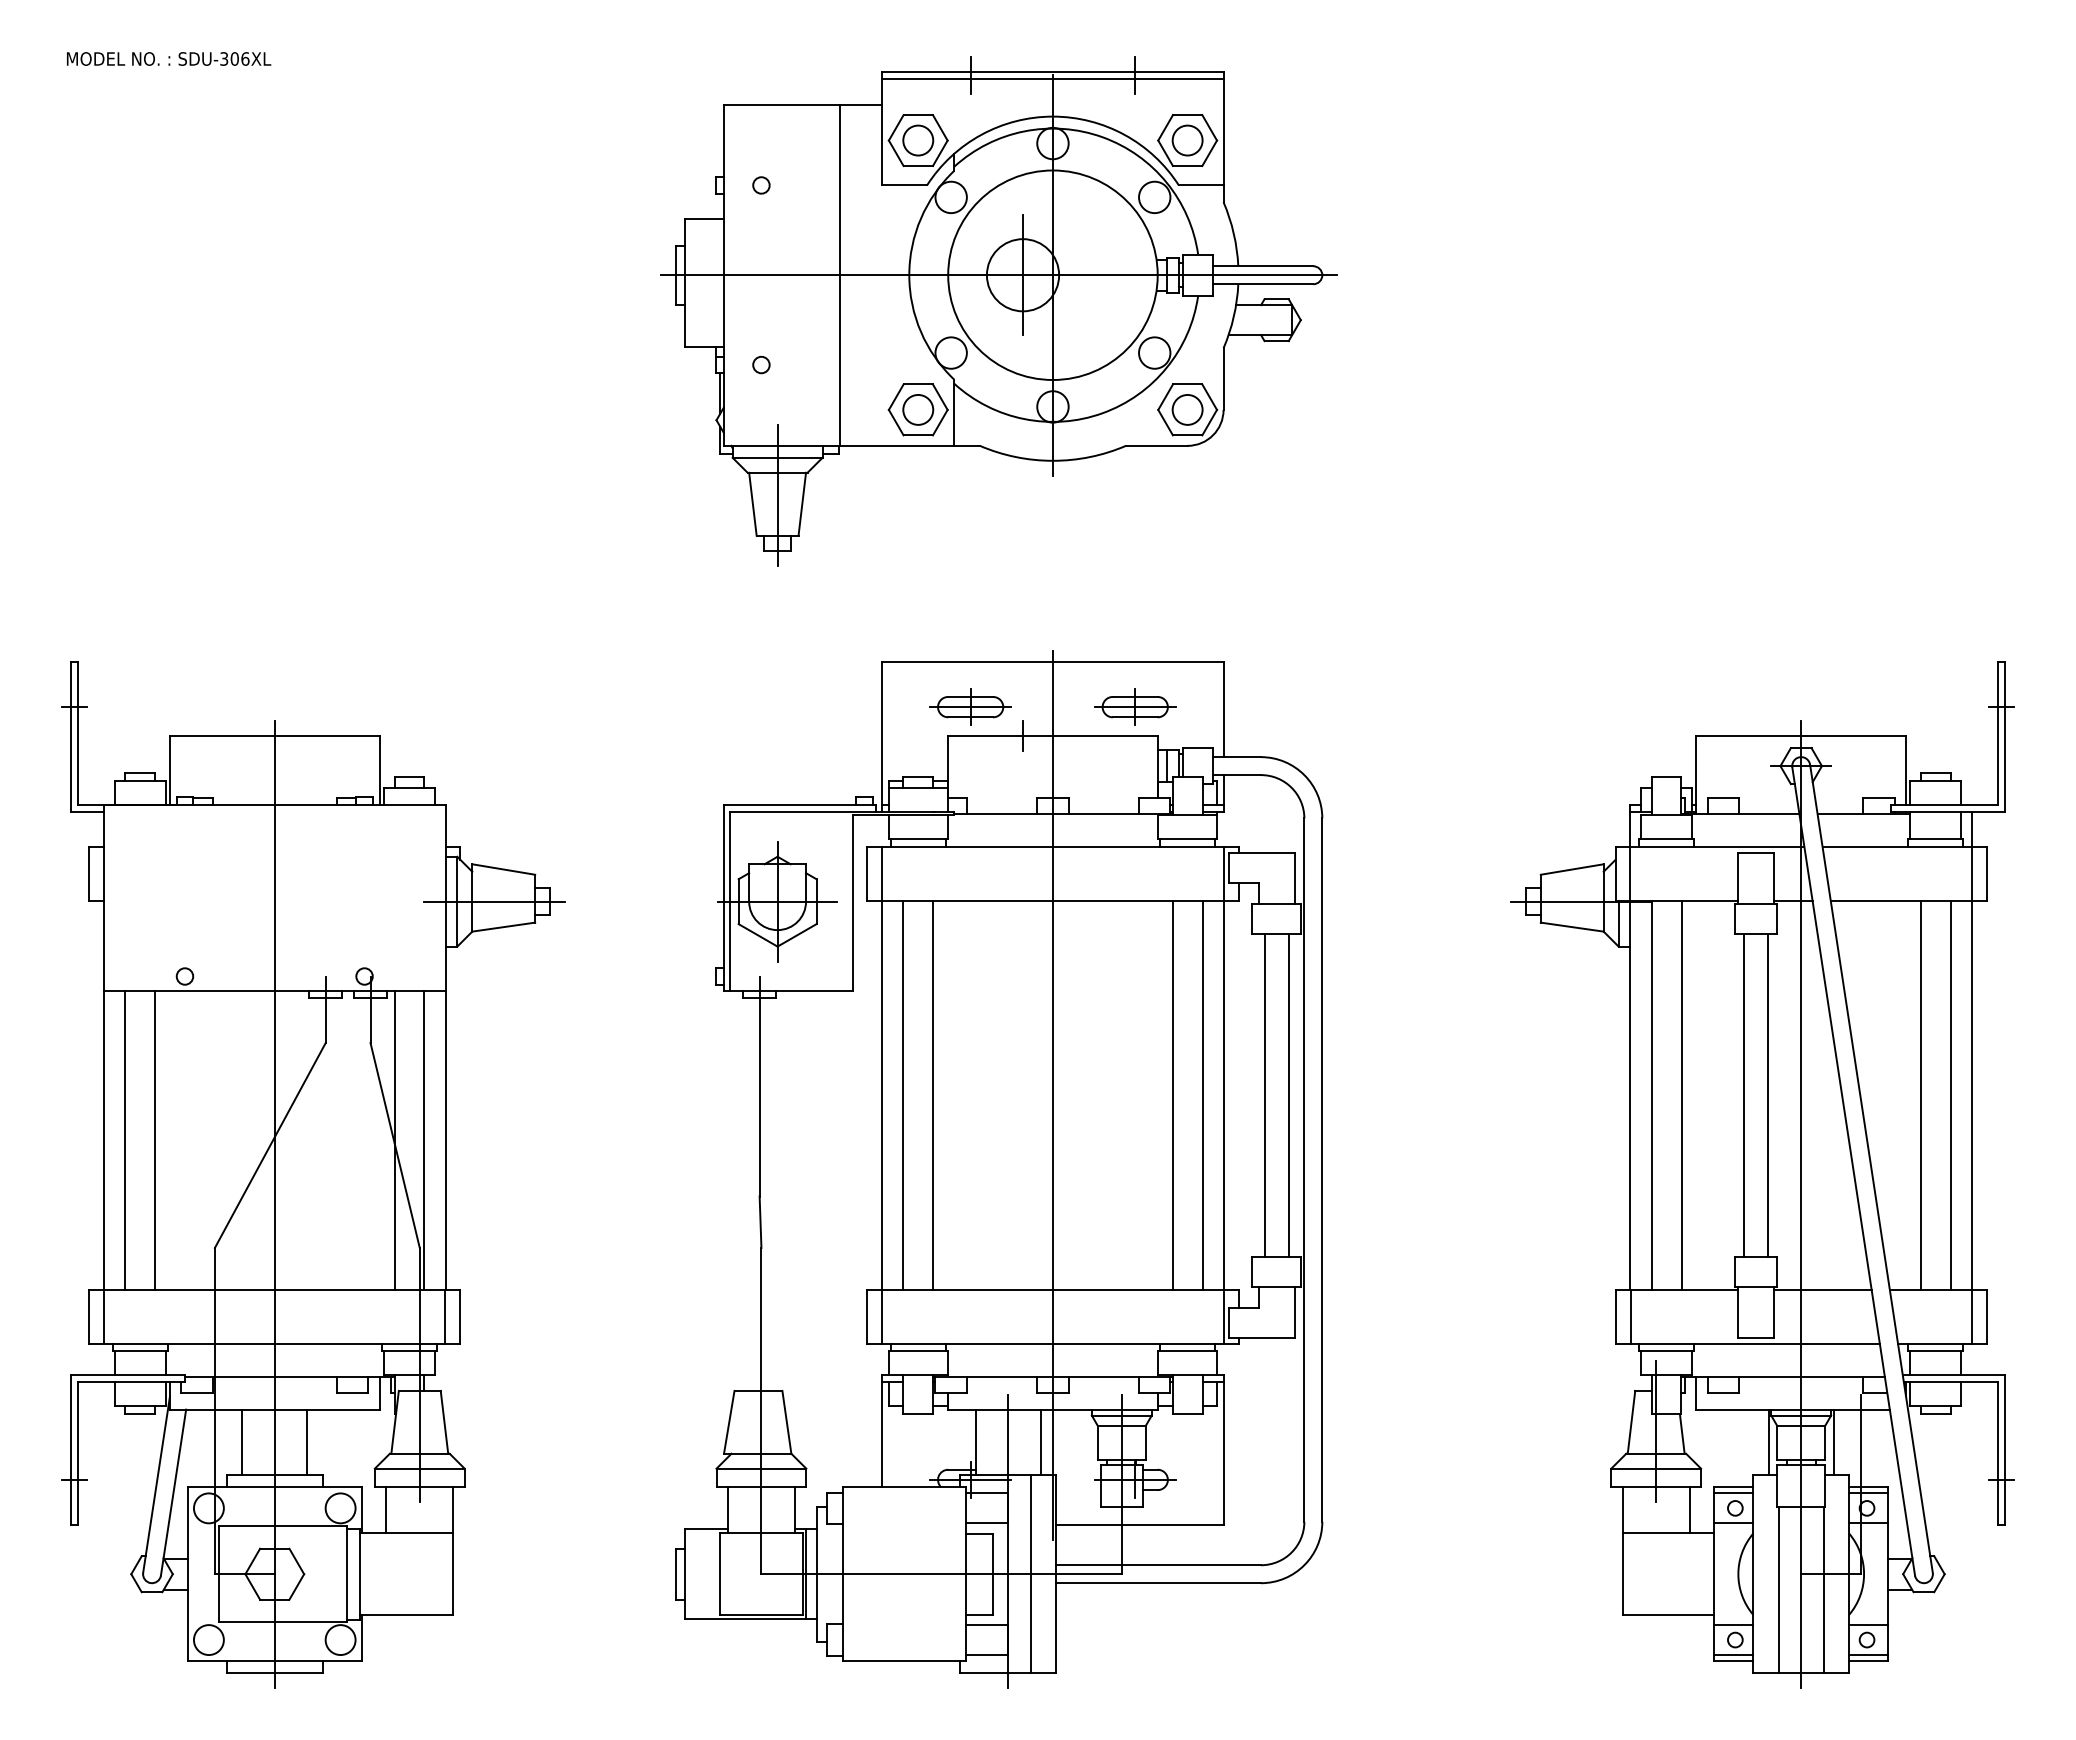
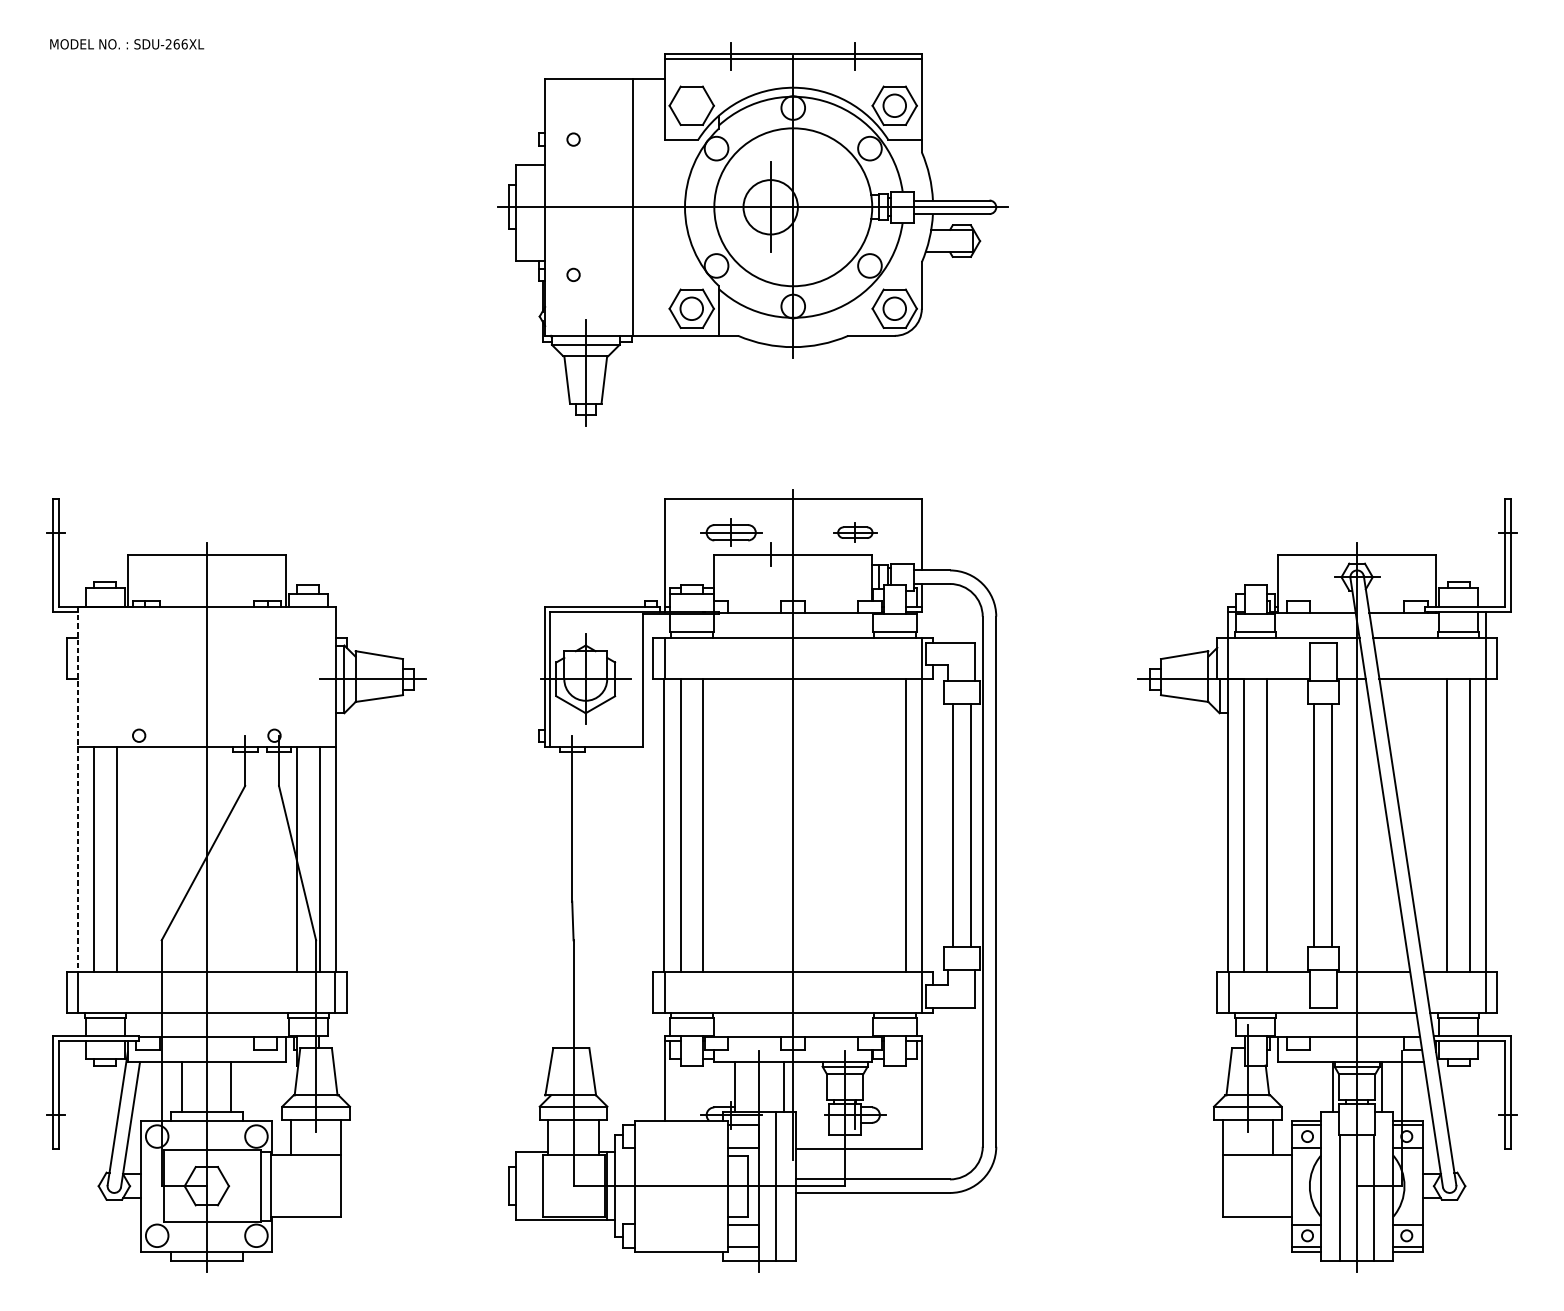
text: (229, 58) -> (172, 43), SDU-306XL -> SDU-266XL
circle: (918, 140) -> (691, 105), removed
part: (1135, 706) -> (855, 532), size x0.7
line: (103, 1048) -> (77, 790), solid -> dashed
line: (1172, 1094) -> (883, 824), removed

